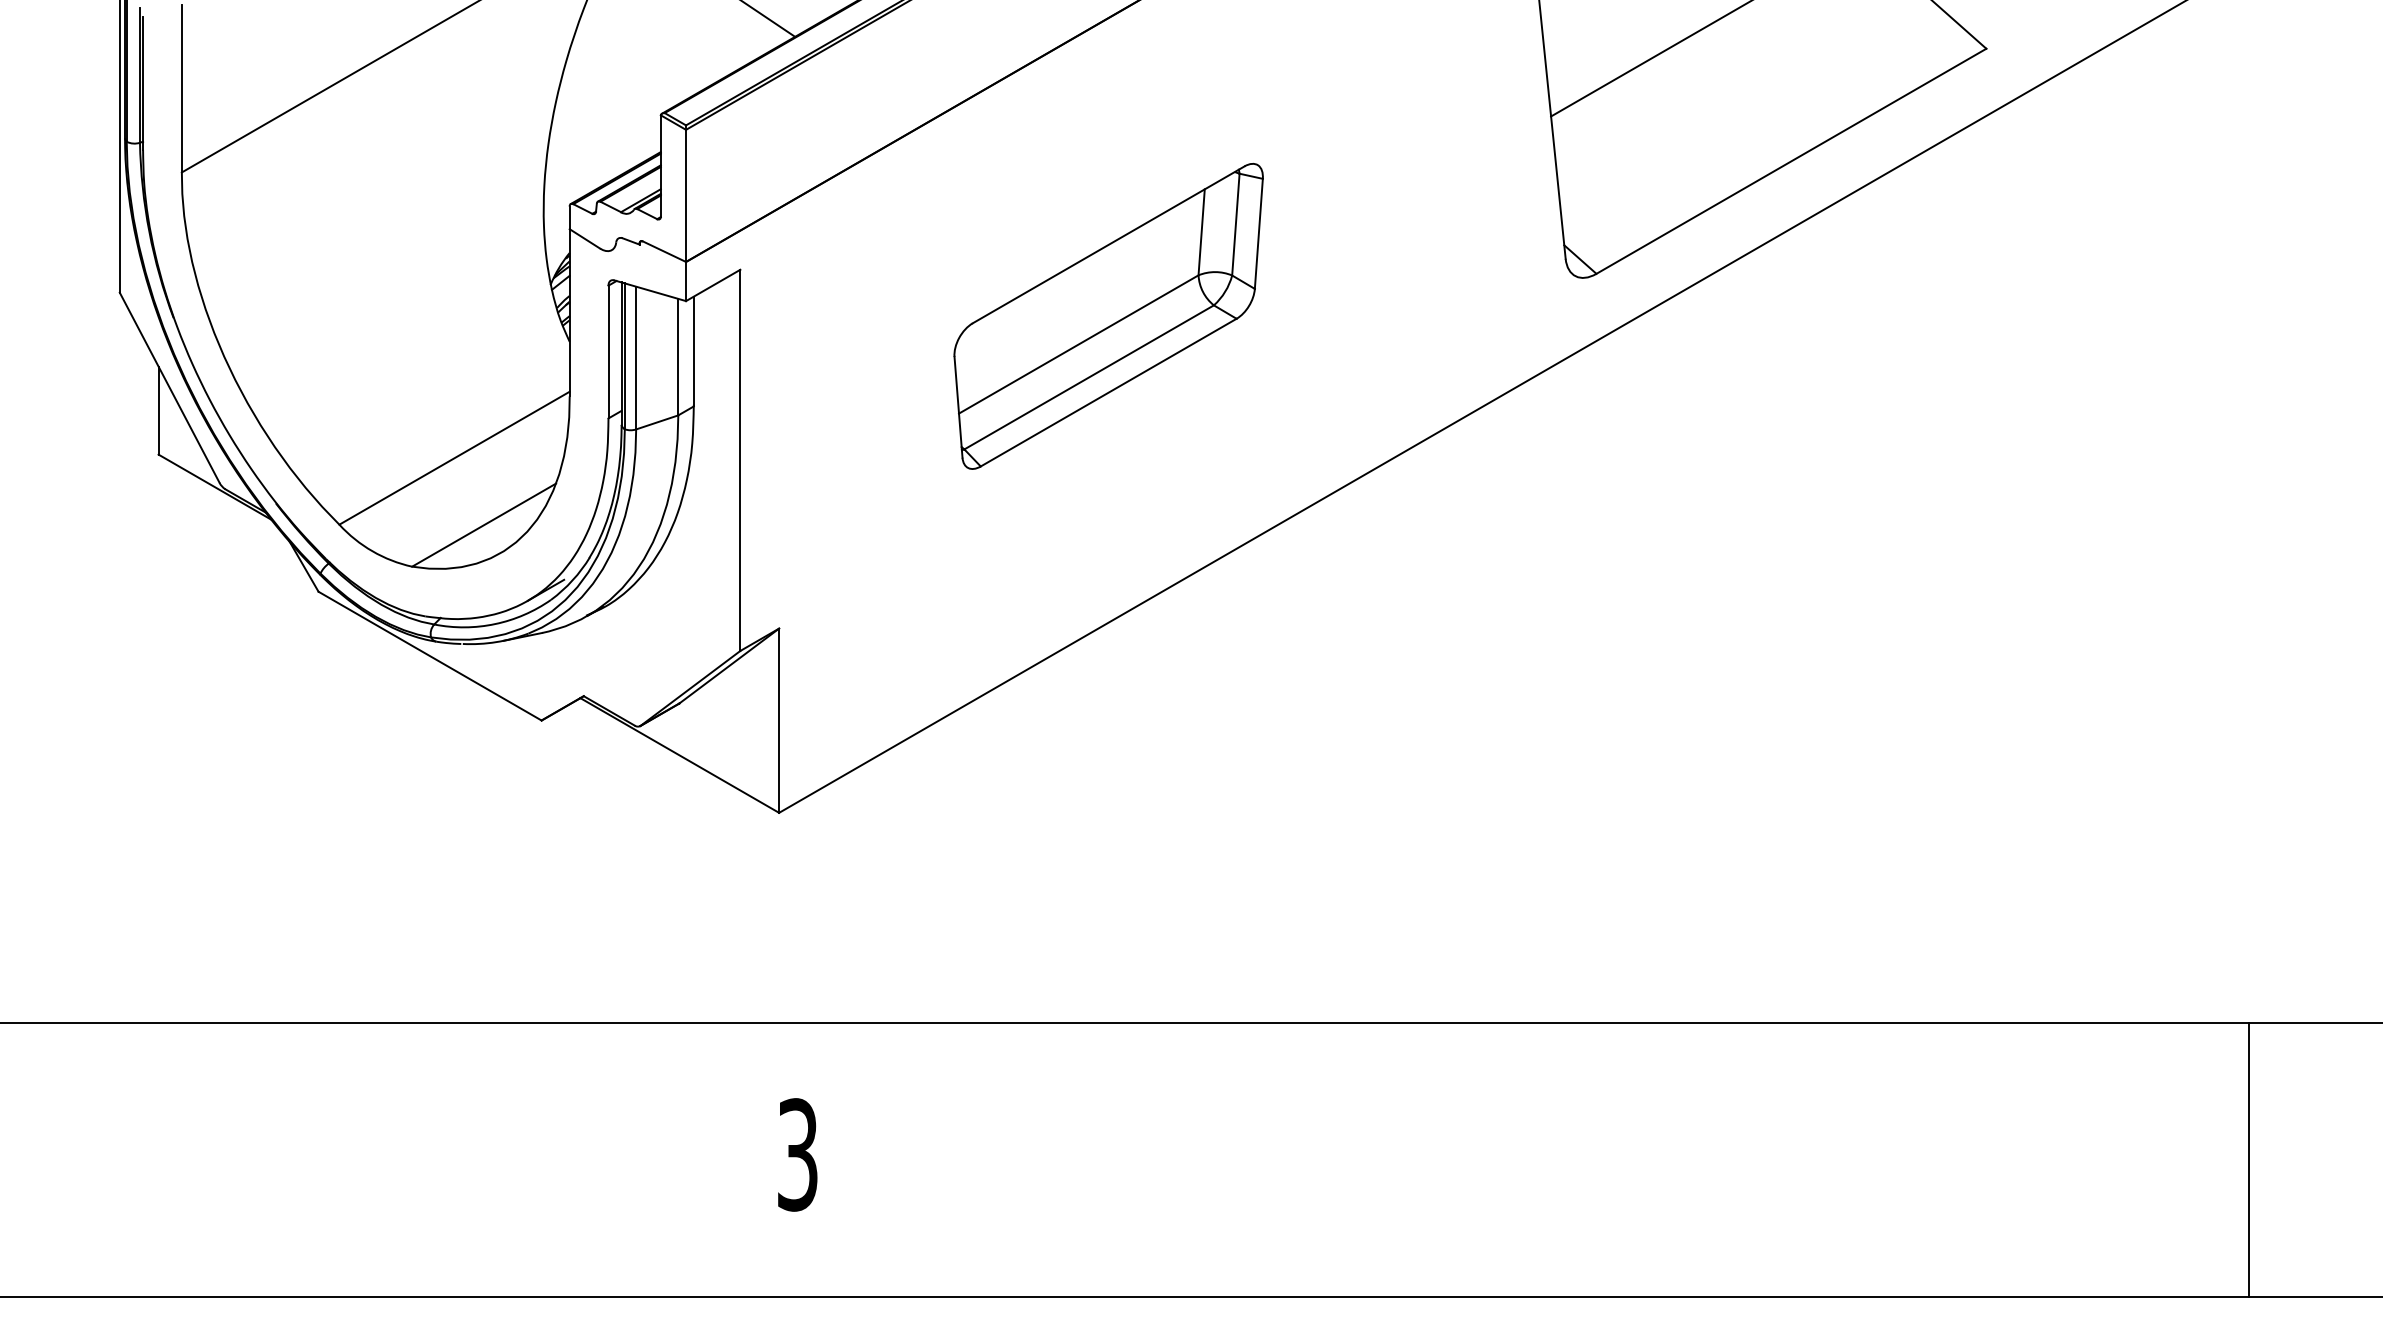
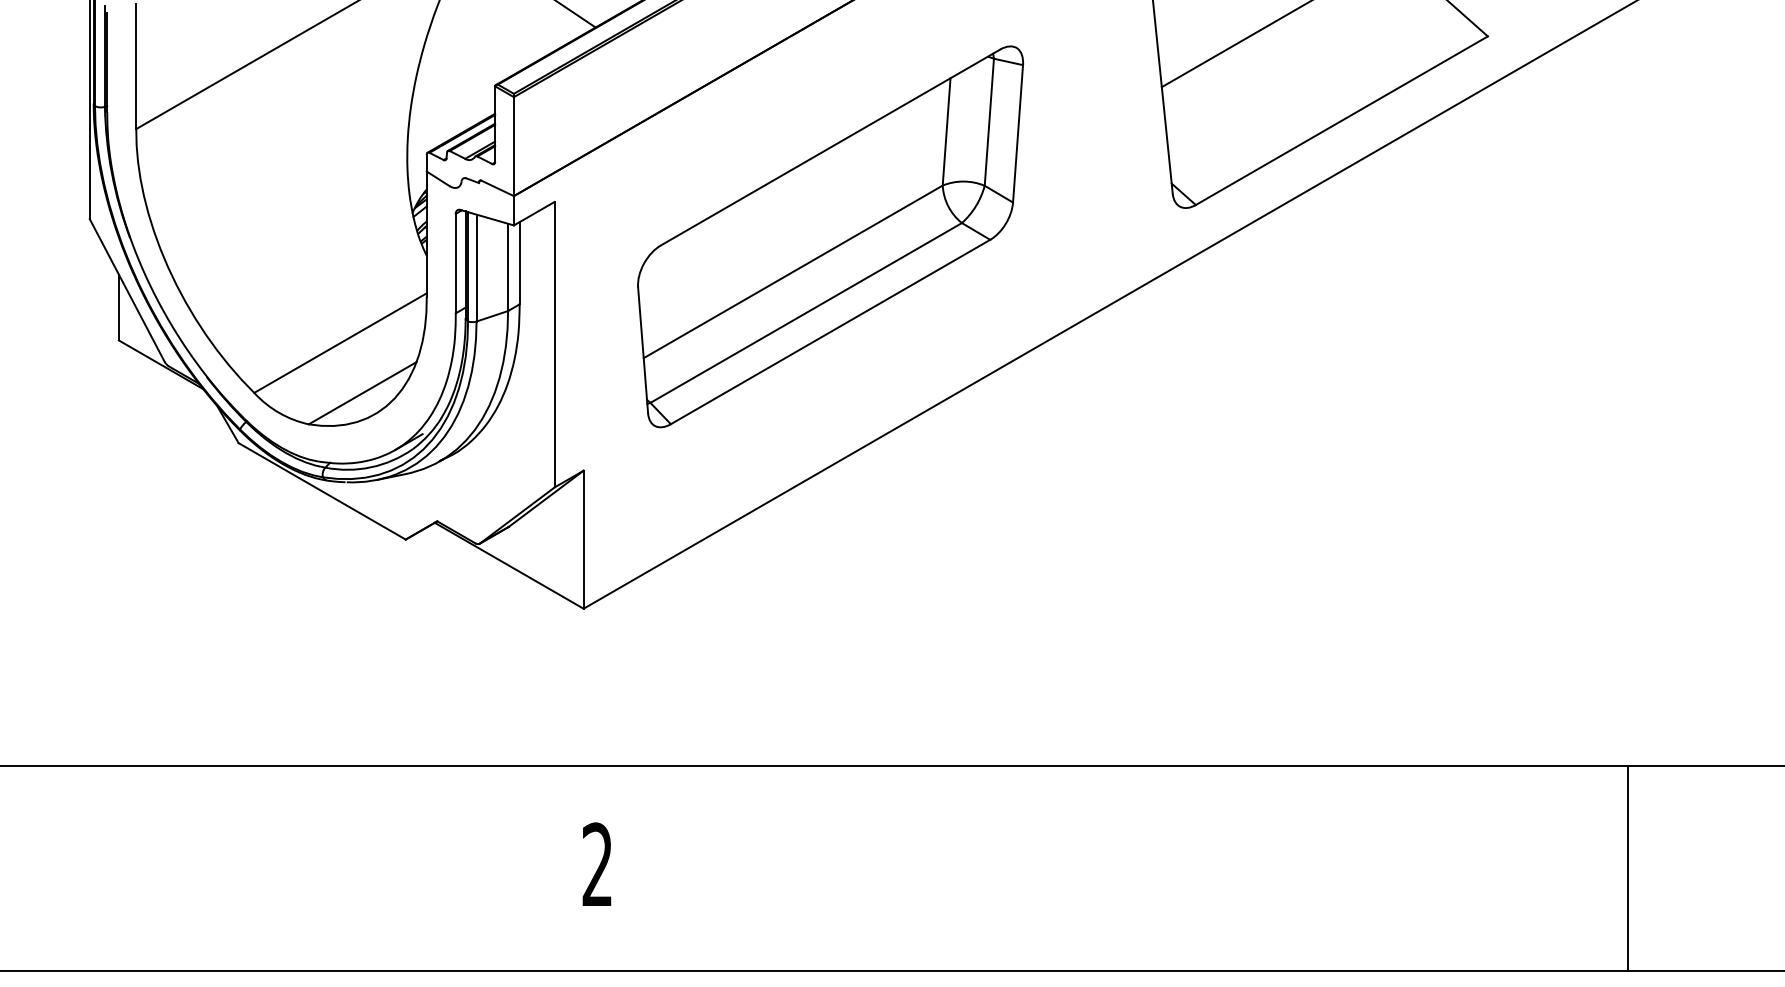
part: (1108, 316) -> (830, 236), size x1.67
text: (797, 1154) -> (597, 864), 3 -> 2
line: (2248, 1159) -> (1627, 868), moved

